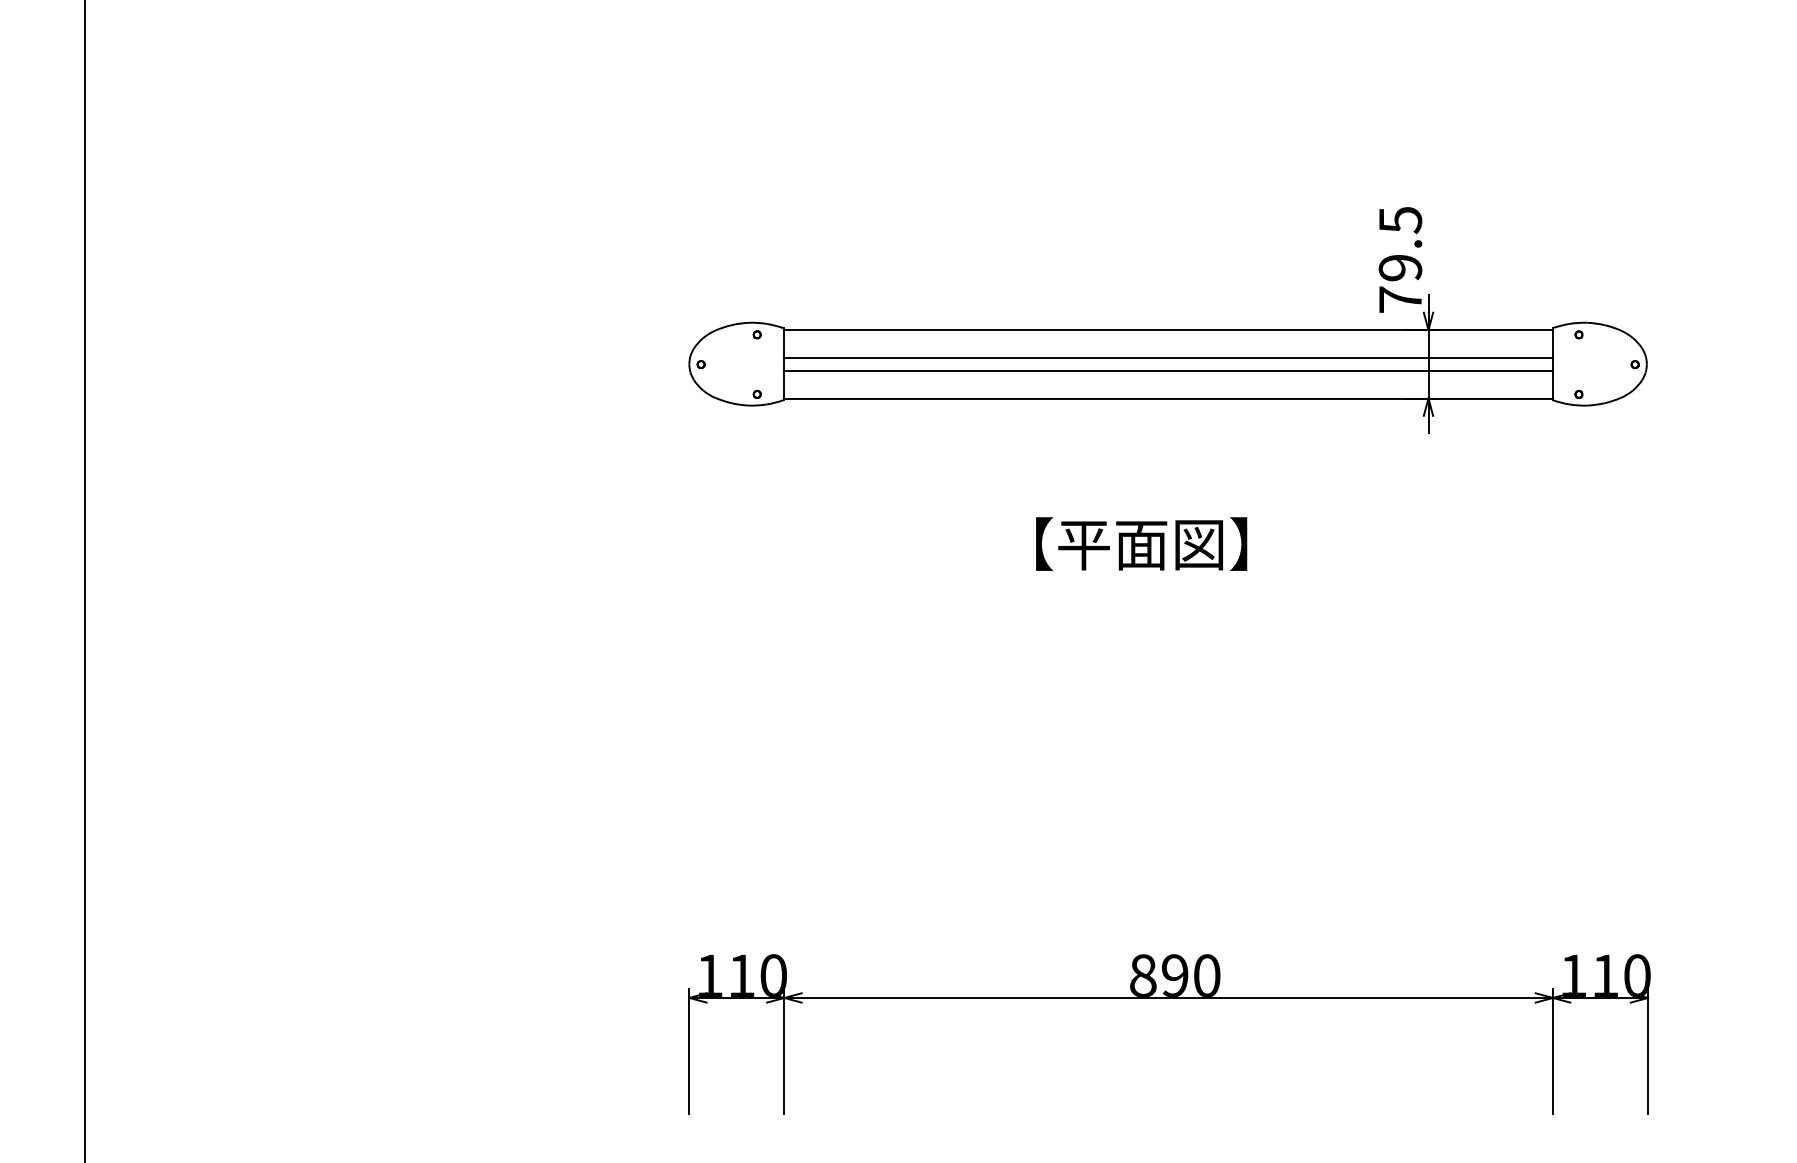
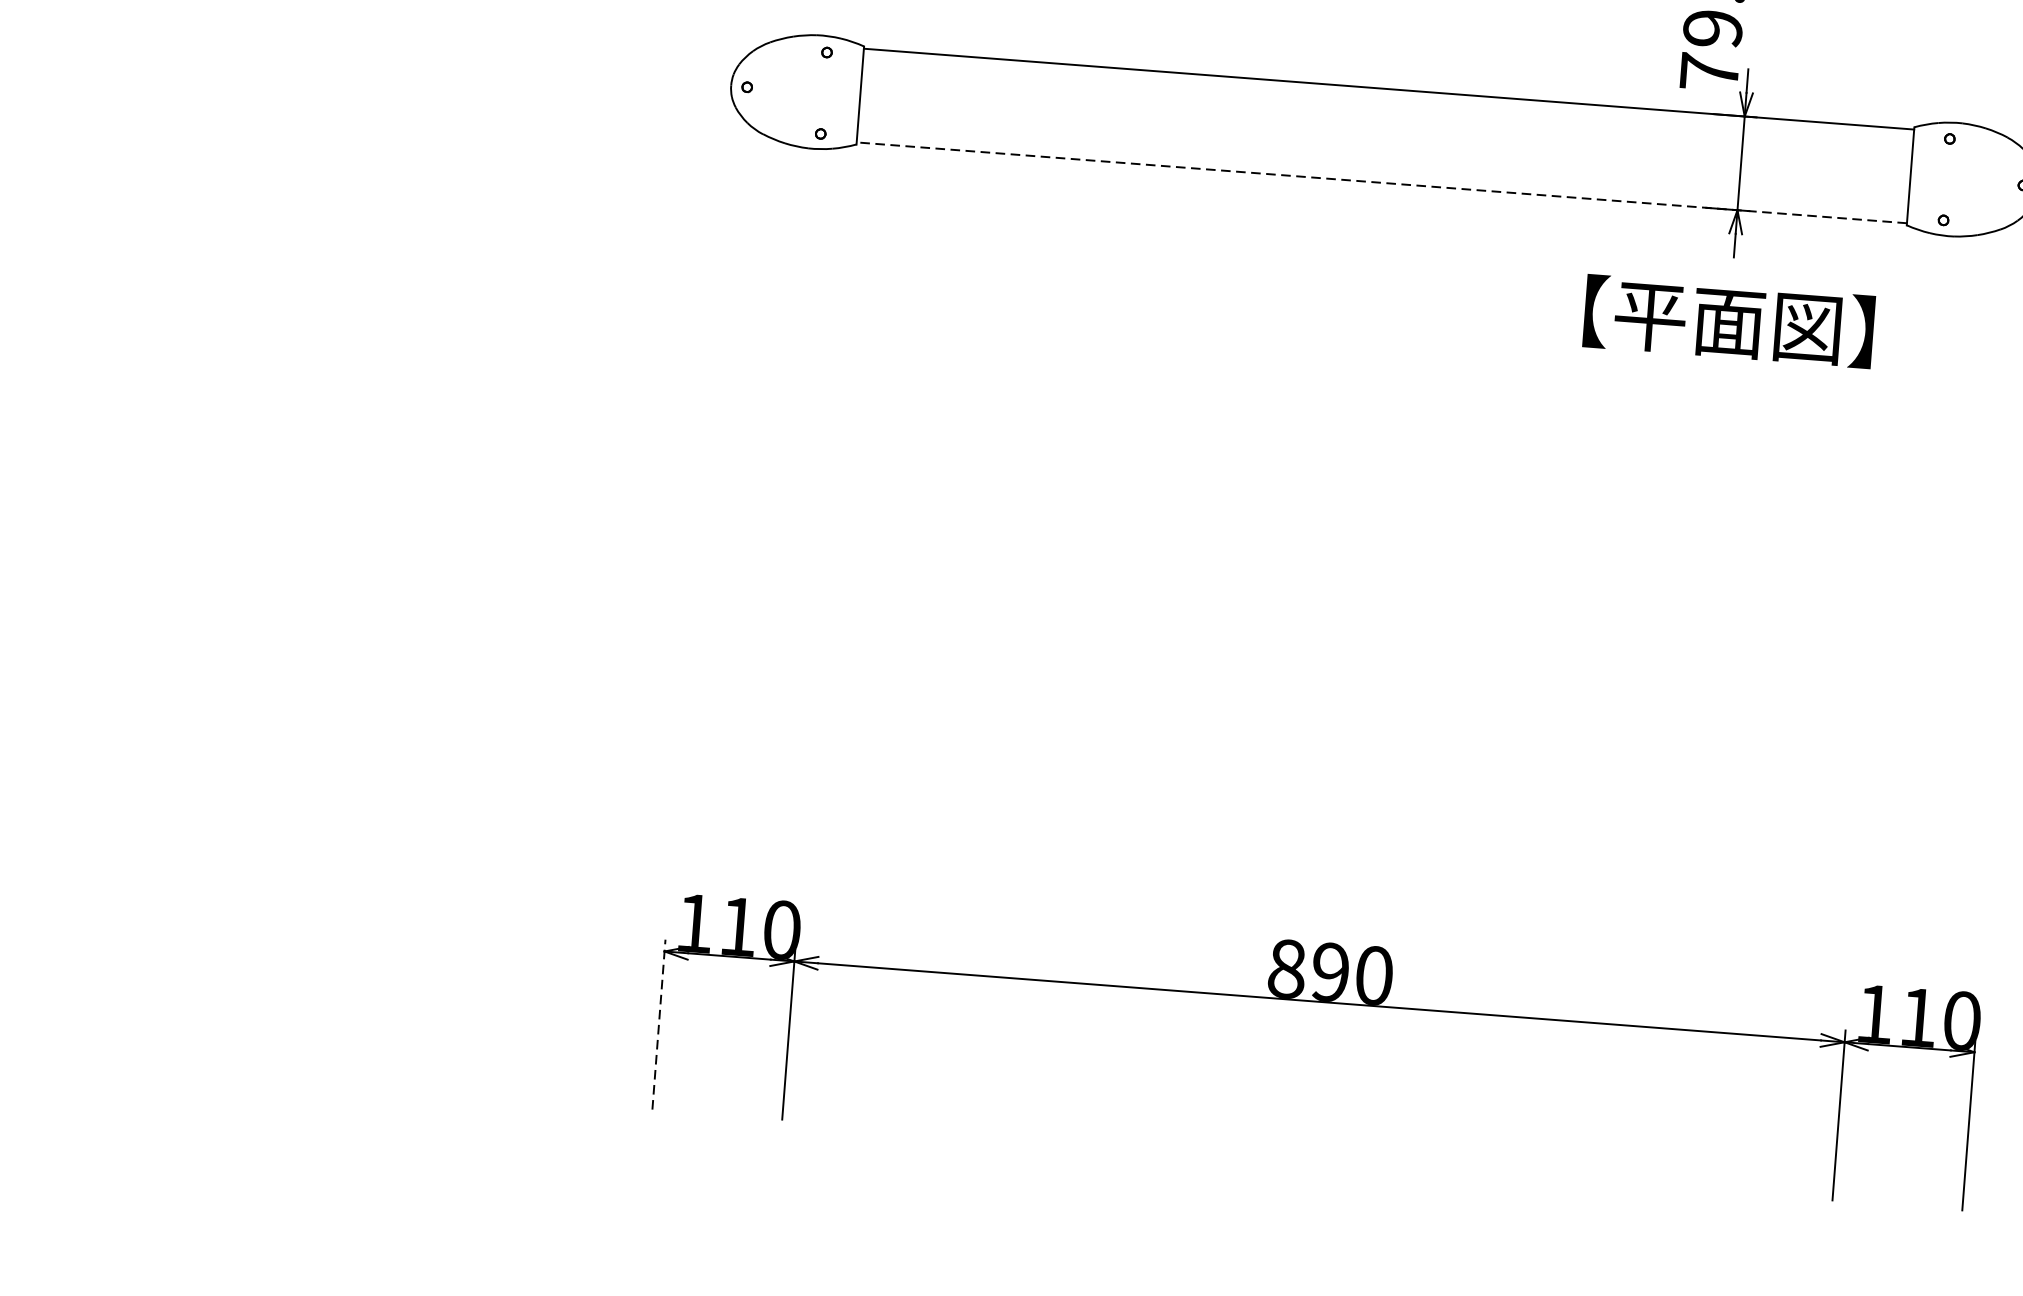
line: (1167, 357) -> (1385, 126), removed
line: (1167, 370) -> (1383, 144), removed
line: (1167, 398) -> (1380, 182), solid -> dashed
text: (1141, 543) -> (1729, 320), moved
line: (689, 1051) -> (659, 1024), solid -> dashed

